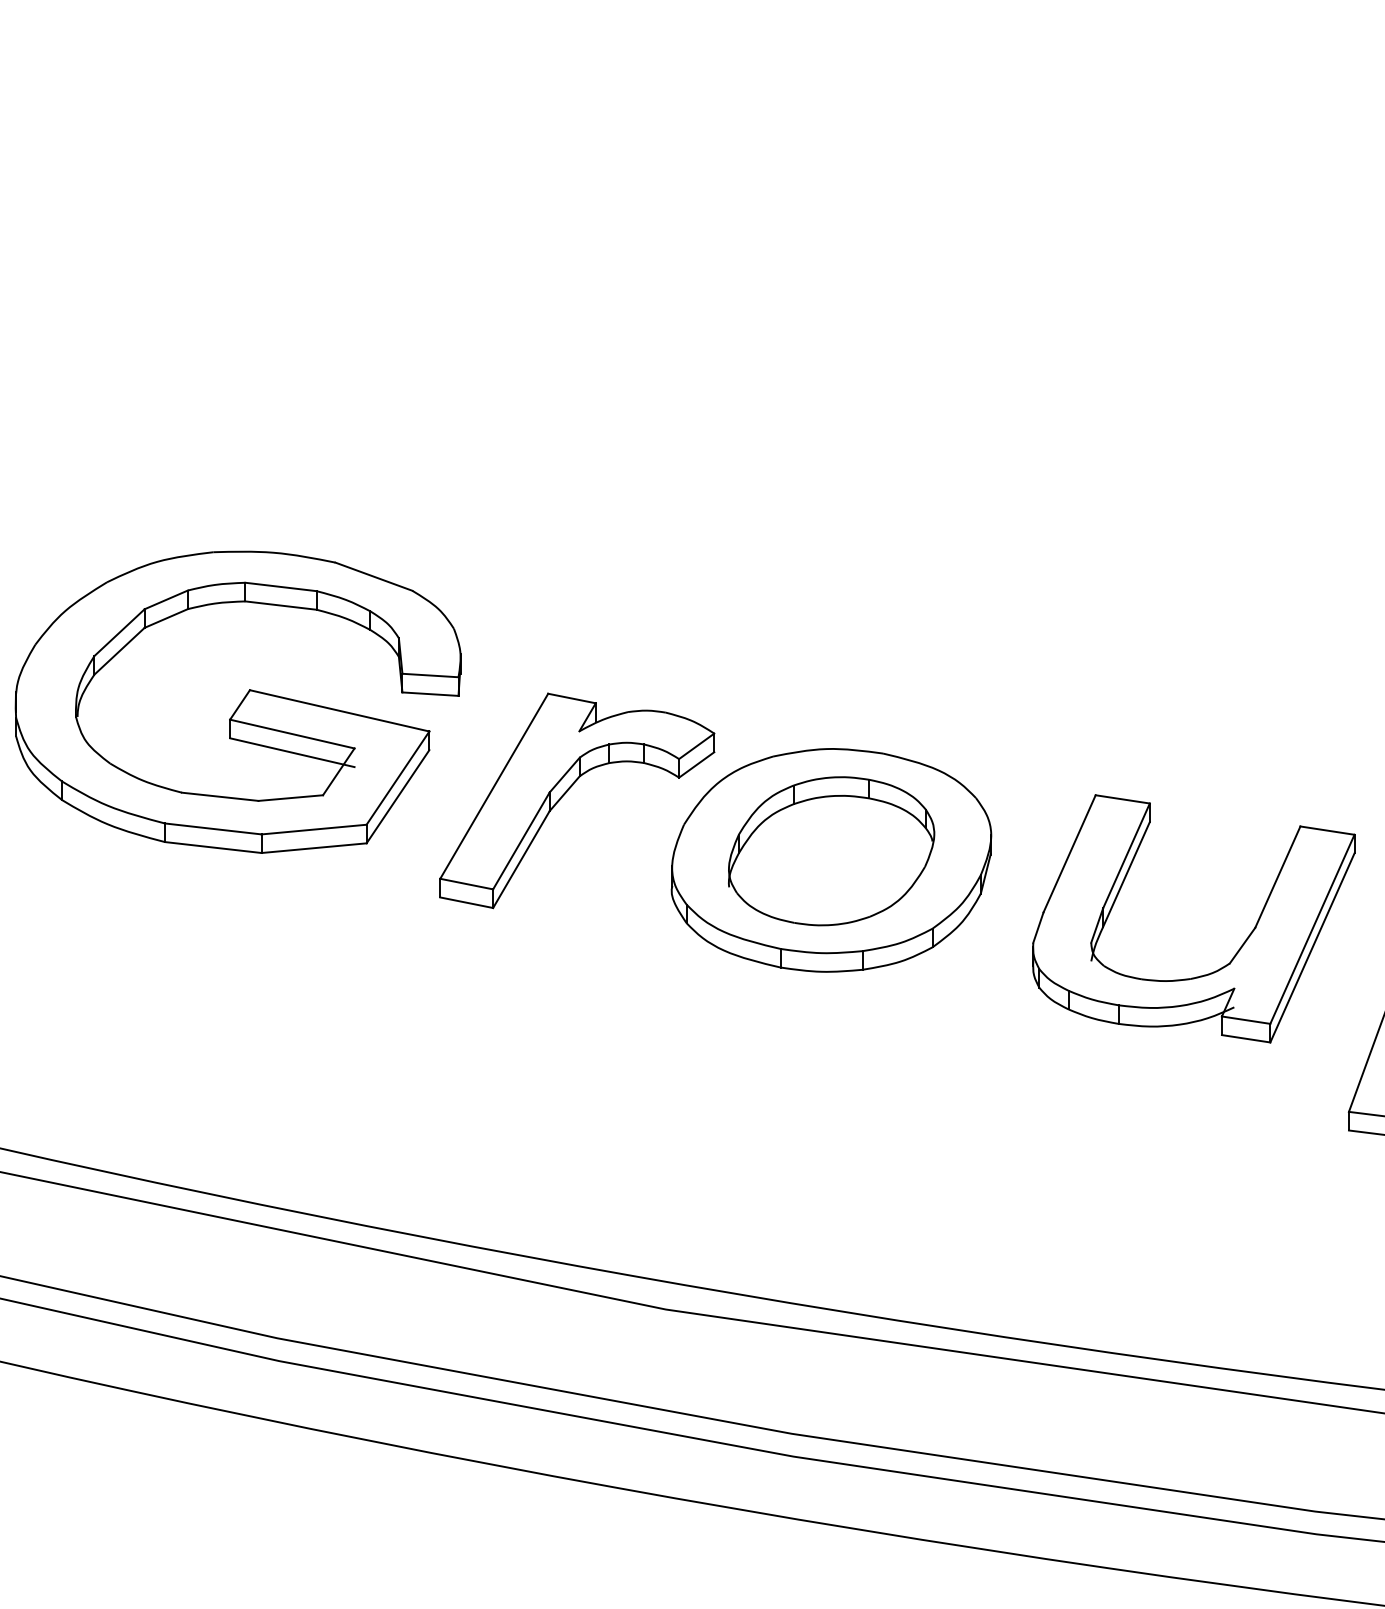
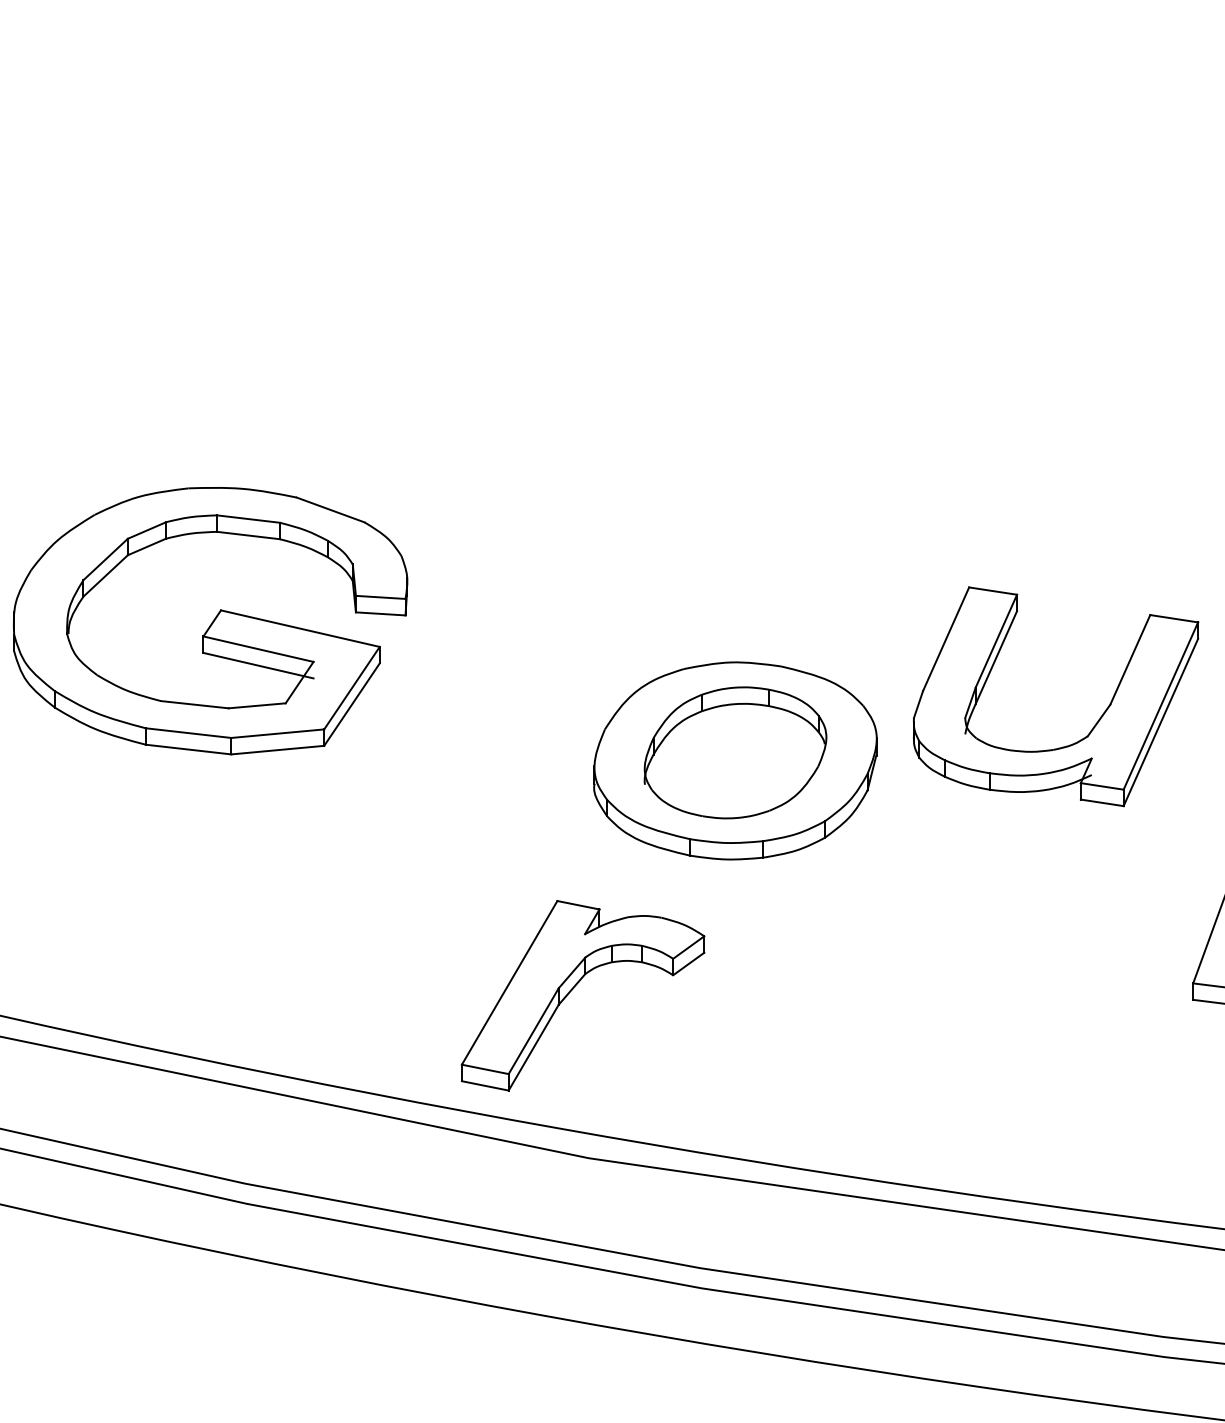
part: (567, 792) -> (574, 988), moved
part: (1237, 950) -> (1094, 724), moved

